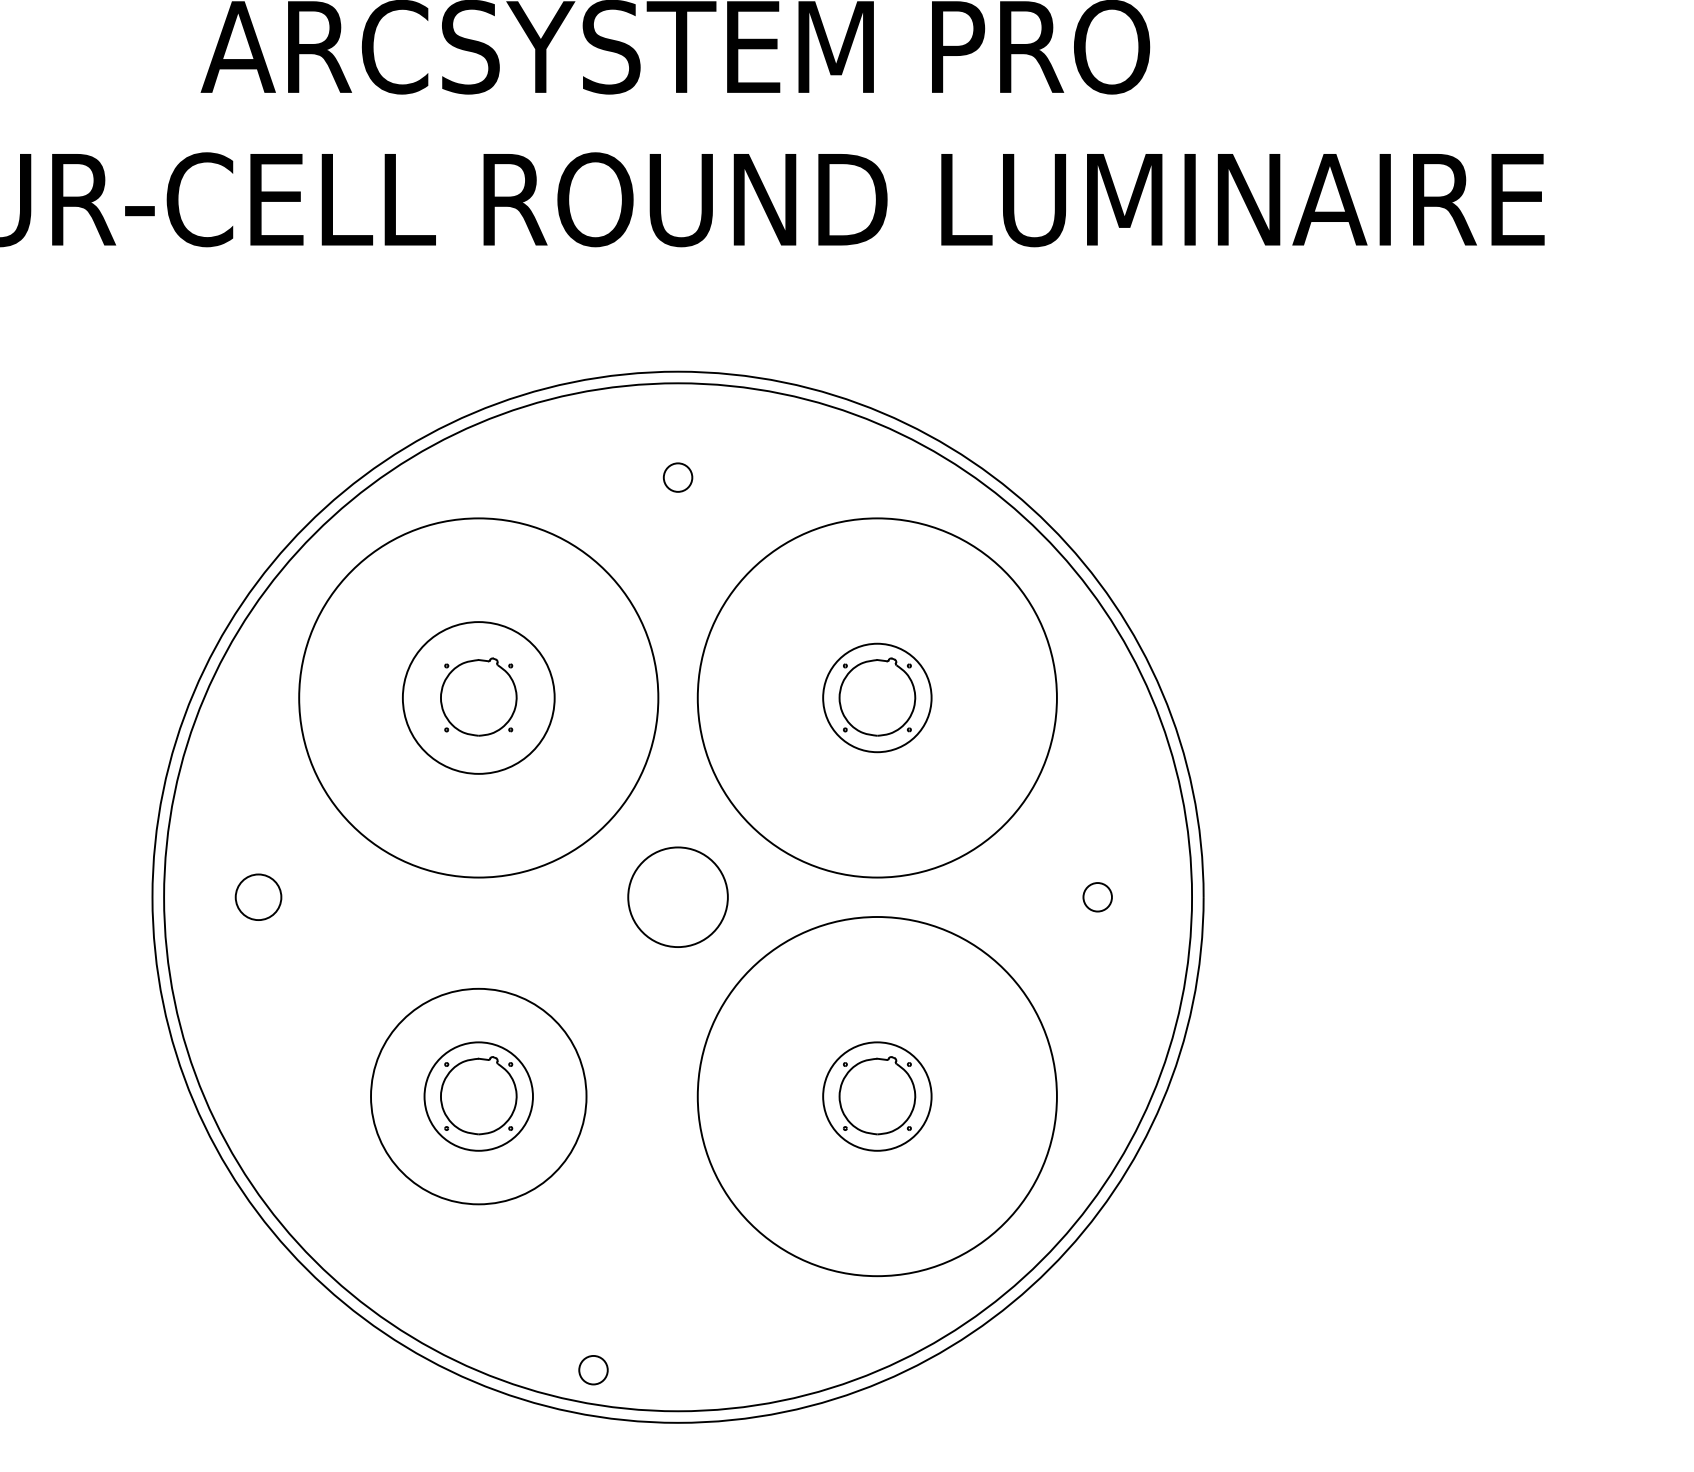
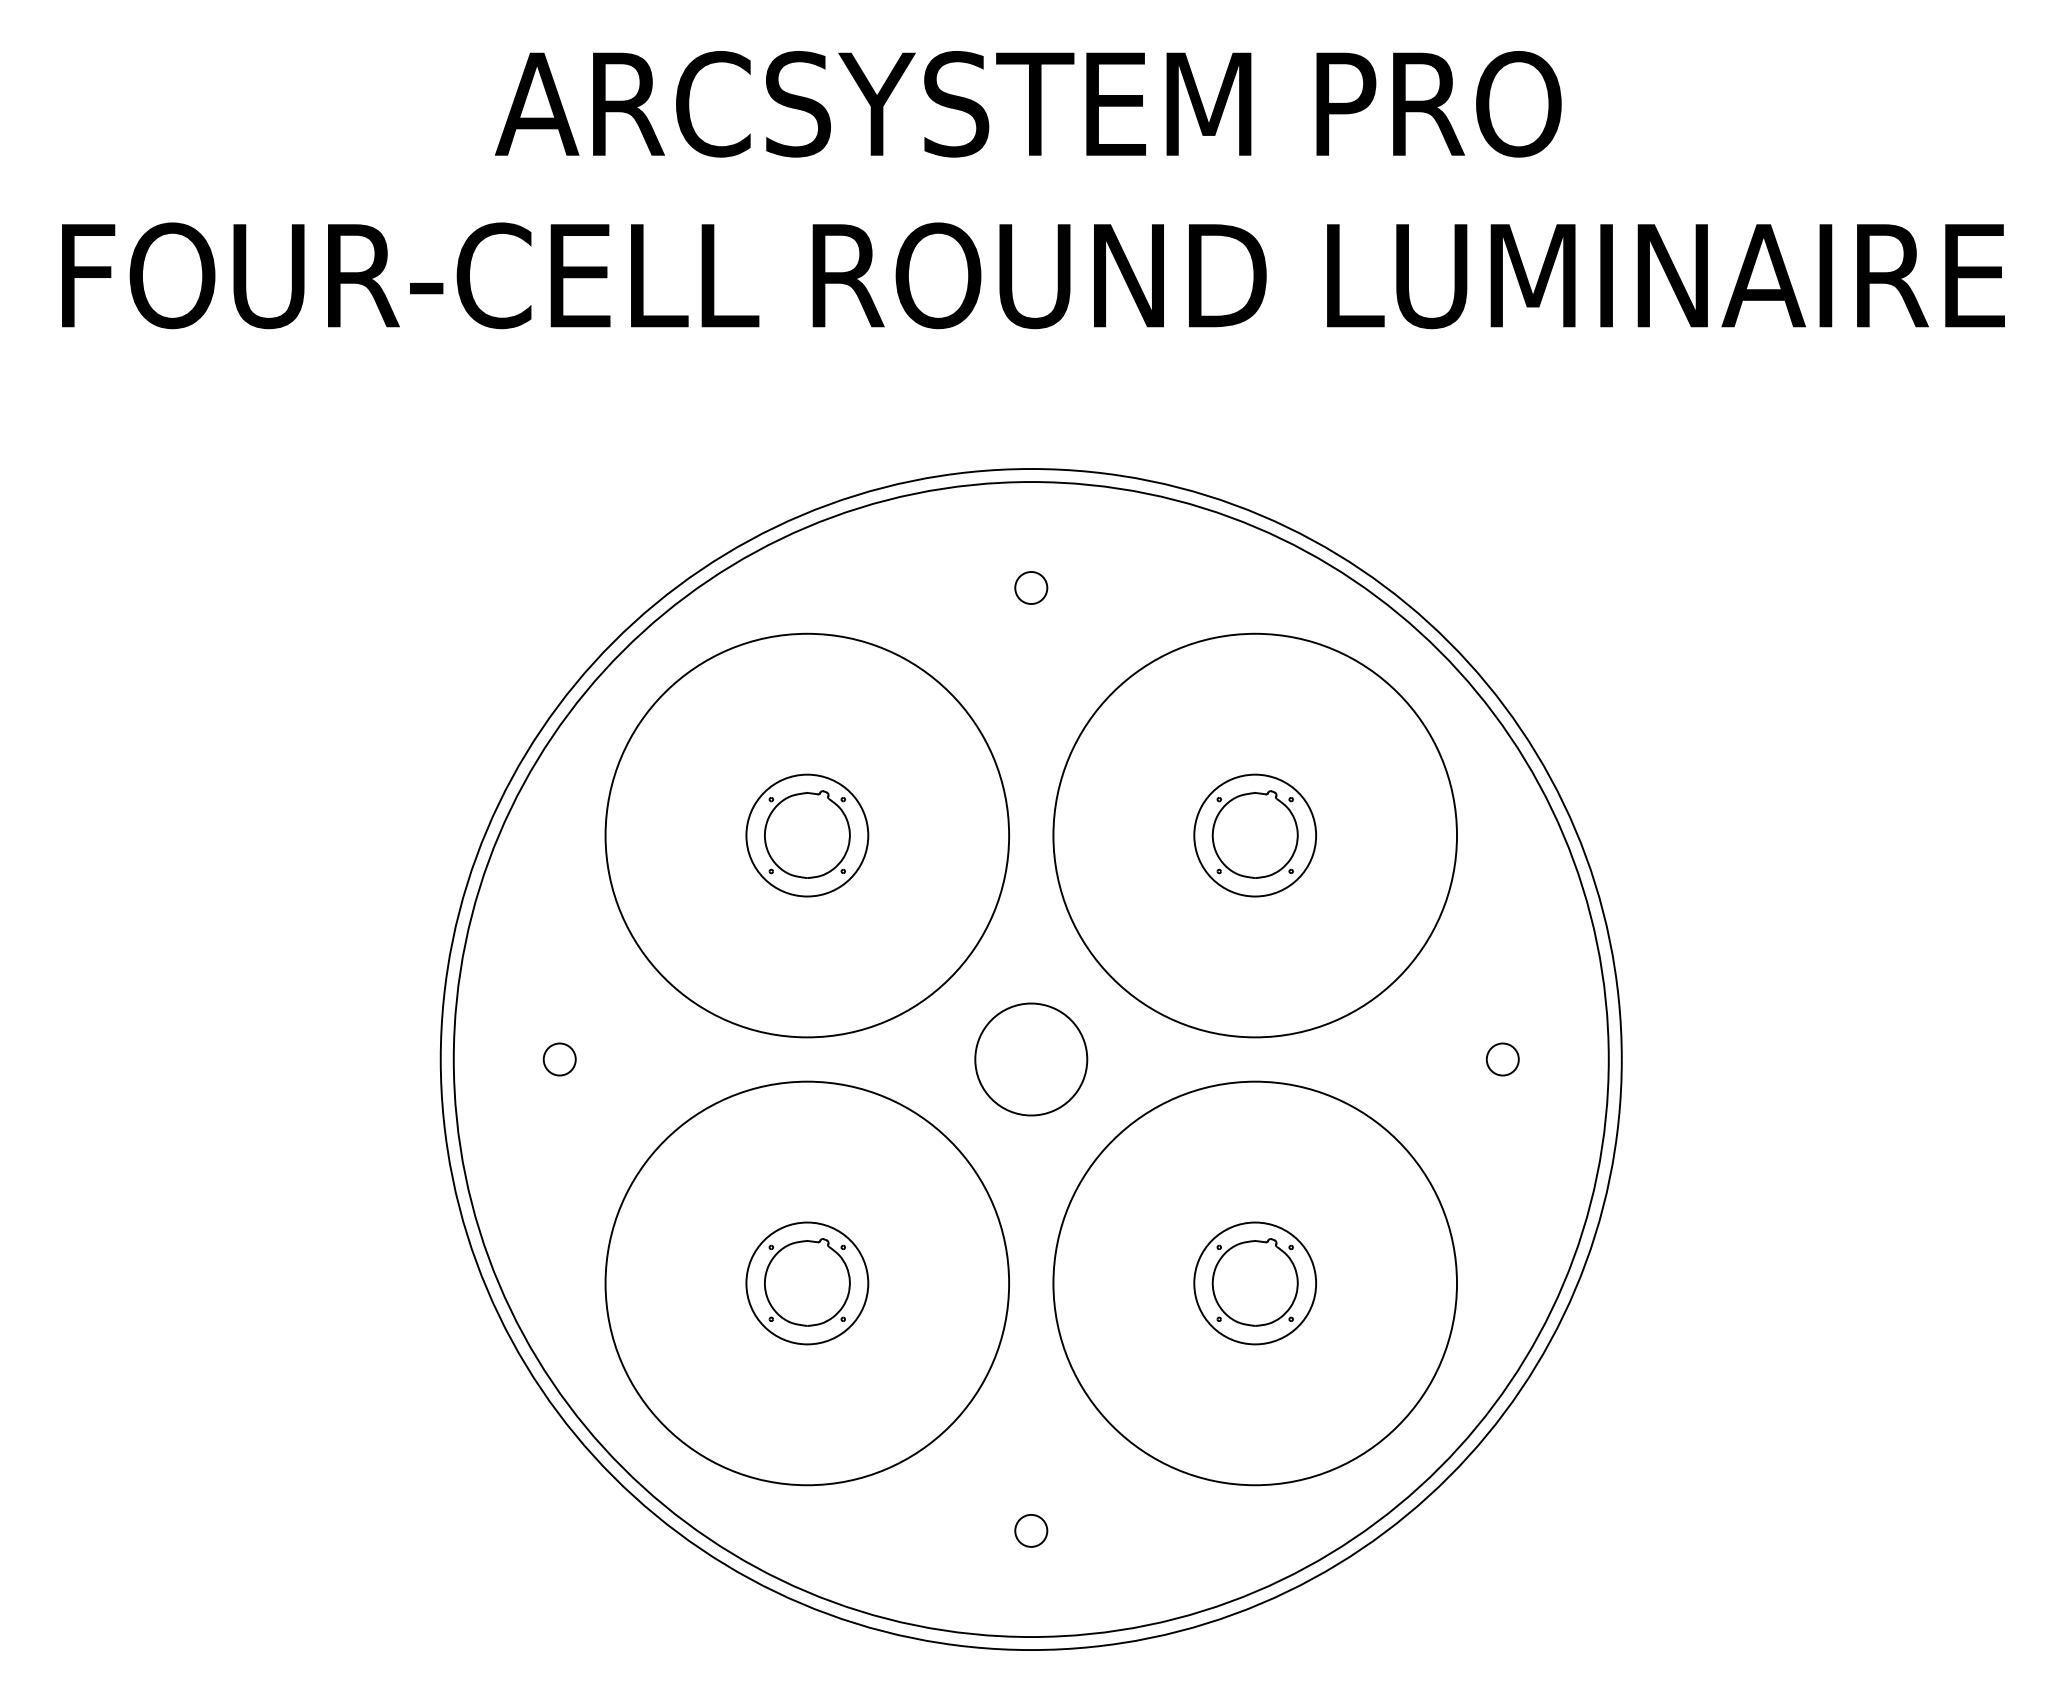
circle: (478, 697) -> (807, 835), size x0.71
circle: (258, 897) -> (559, 1059), size x0.62
circle: (478, 1096) -> (807, 1283), size x1.67
circle: (593, 1369) -> (1031, 1530), moved

